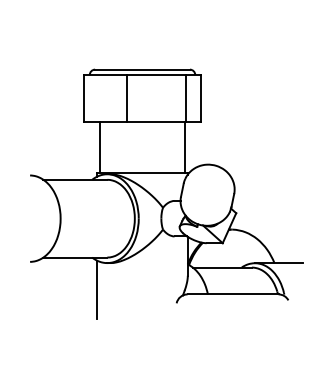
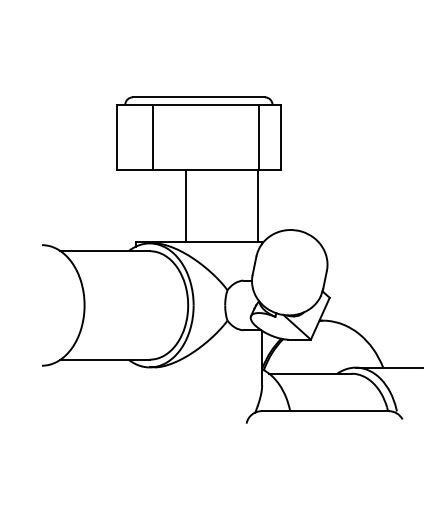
line: (126, 97) -> (152, 136), moved
line: (100, 147) -> (186, 206), moved
line: (97, 289) -> (136, 404), removed

